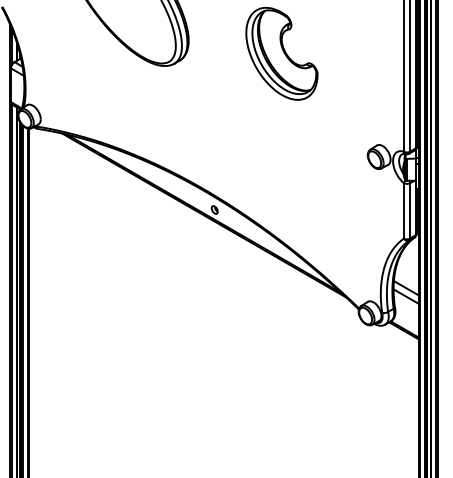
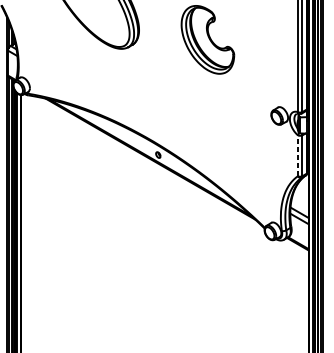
line: (403, 210) -> (297, 155), solid -> dashed

